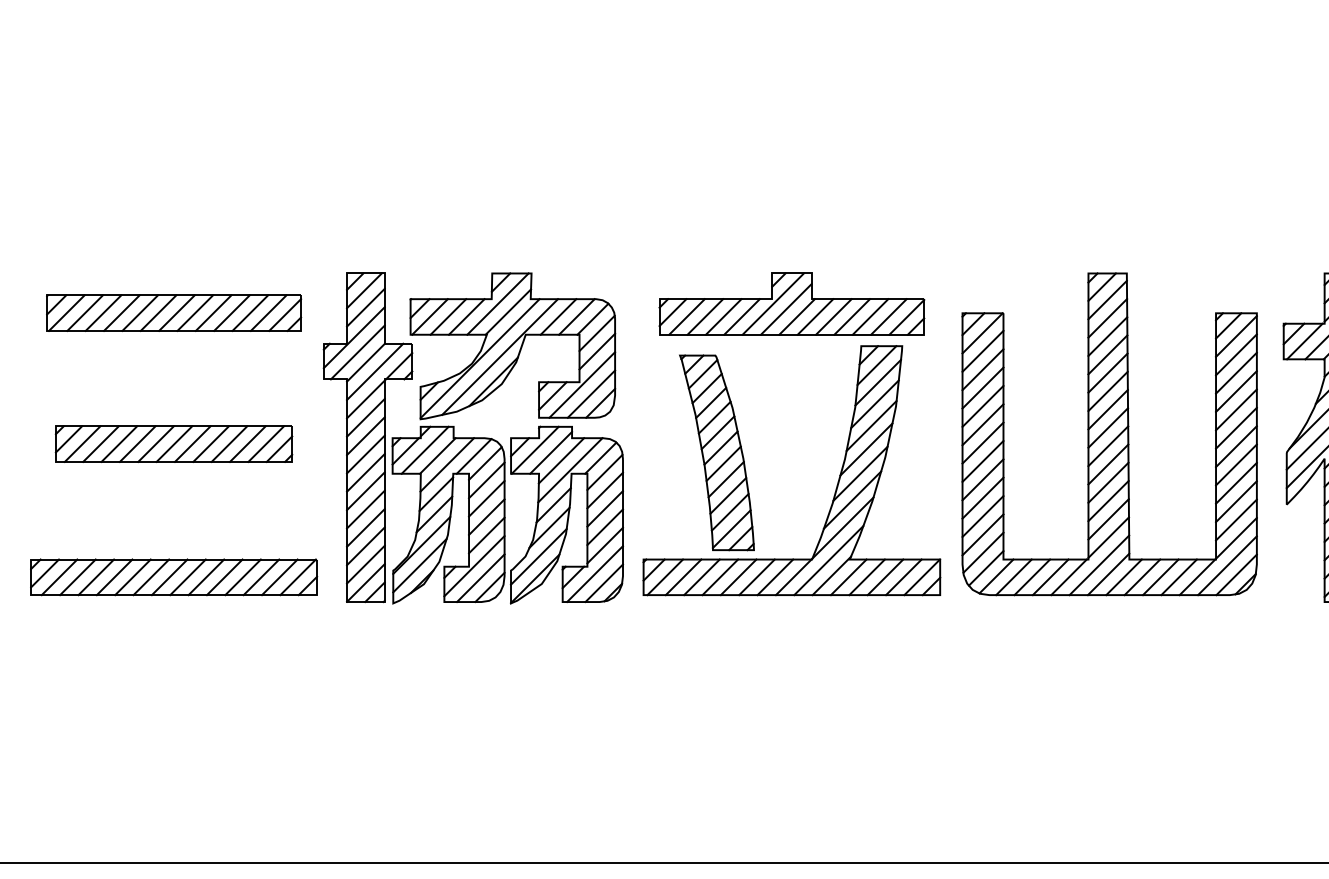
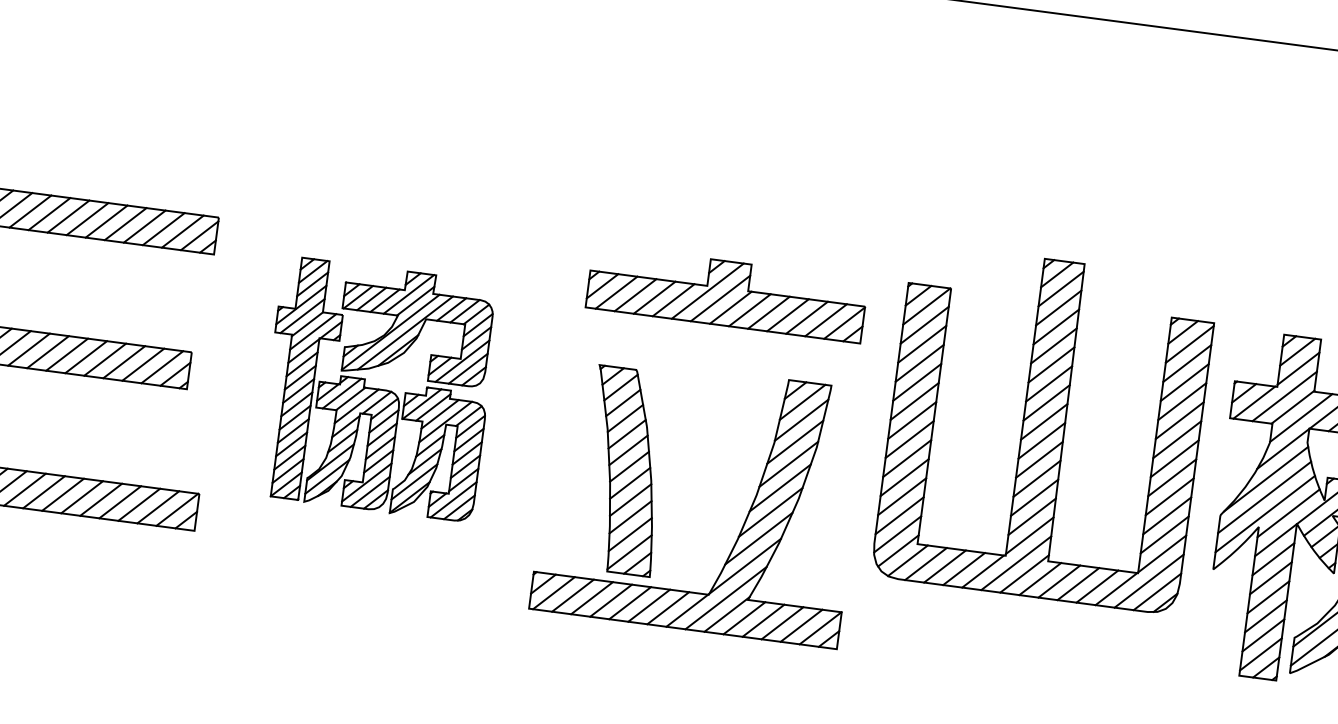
part: (1109, 434) -> (1044, 428), moved
part: (473, 438) -> (378, 389), size x0.7
part: (747, 477) -> (652, 500), moved

